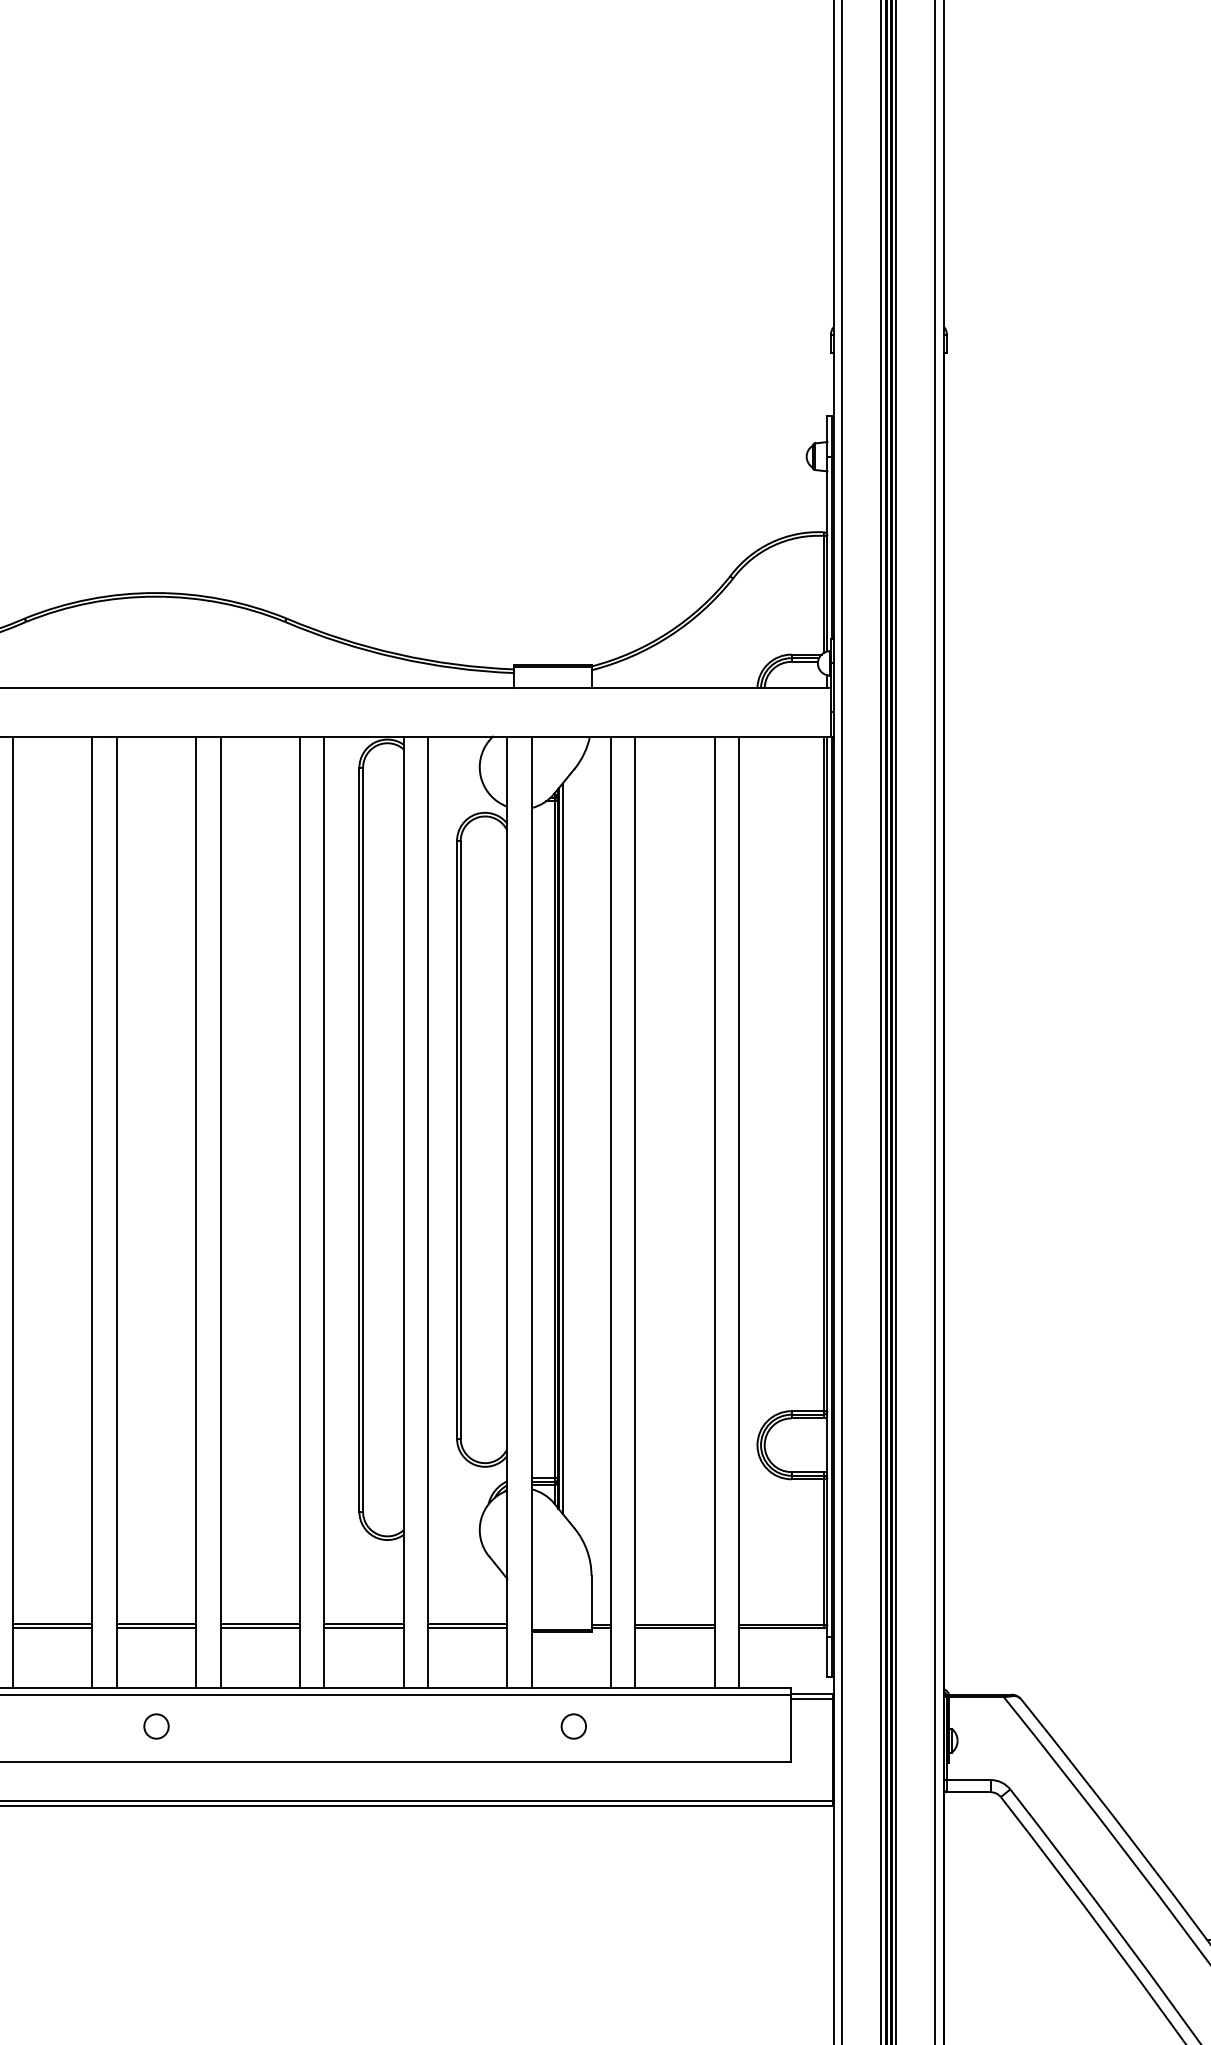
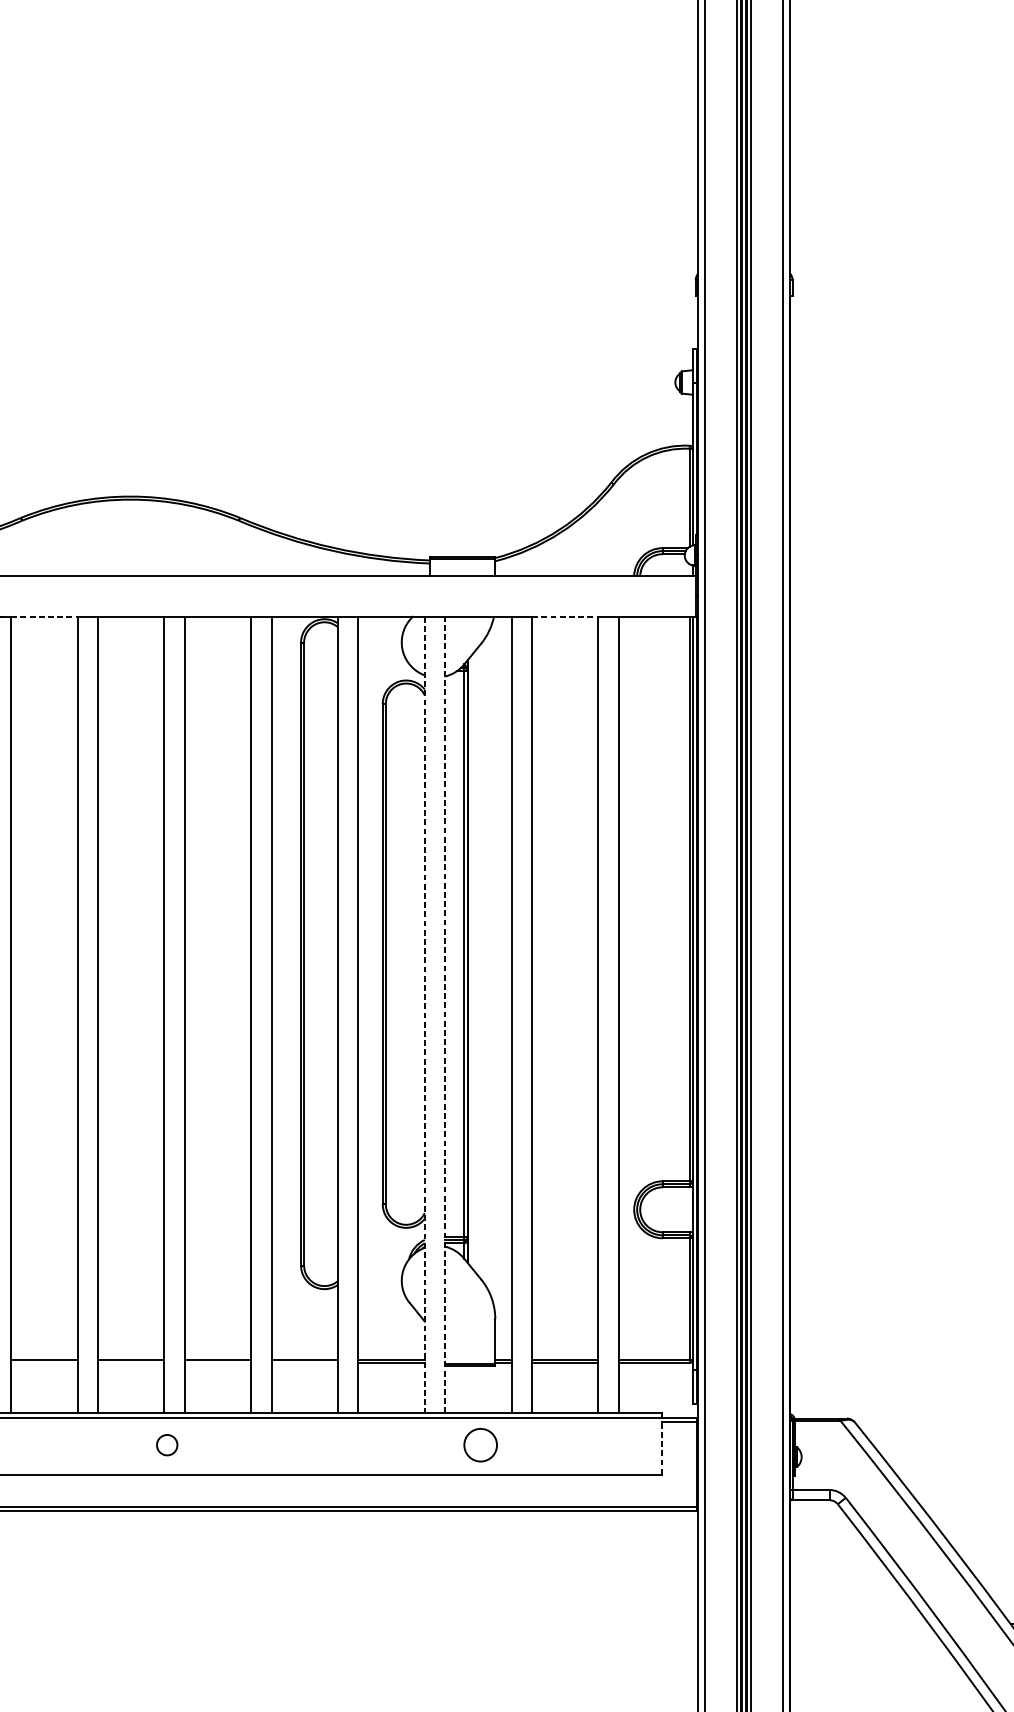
line: (52, 736) -> (44, 616), solid -> dashed
line: (675, 736) -> (565, 616), solid -> dashed
line: (562, 1148) -> (471, 961), removed
line: (507, 1212) -> (424, 1015), solid -> dashed
line: (531, 1212) -> (445, 1015), solid -> dashed
line: (52, 1627) -> (44, 1362), removed
line: (156, 1627) -> (131, 1362), removed
line: (259, 1627) -> (217, 1362), removed
line: (363, 1627) -> (304, 1362), removed
circle: (156, 1726) -> (167, 1445), moved
circle: (573, 1726) -> (480, 1445), size x1.6
line: (791, 1728) -> (662, 1446), solid -> dashed

